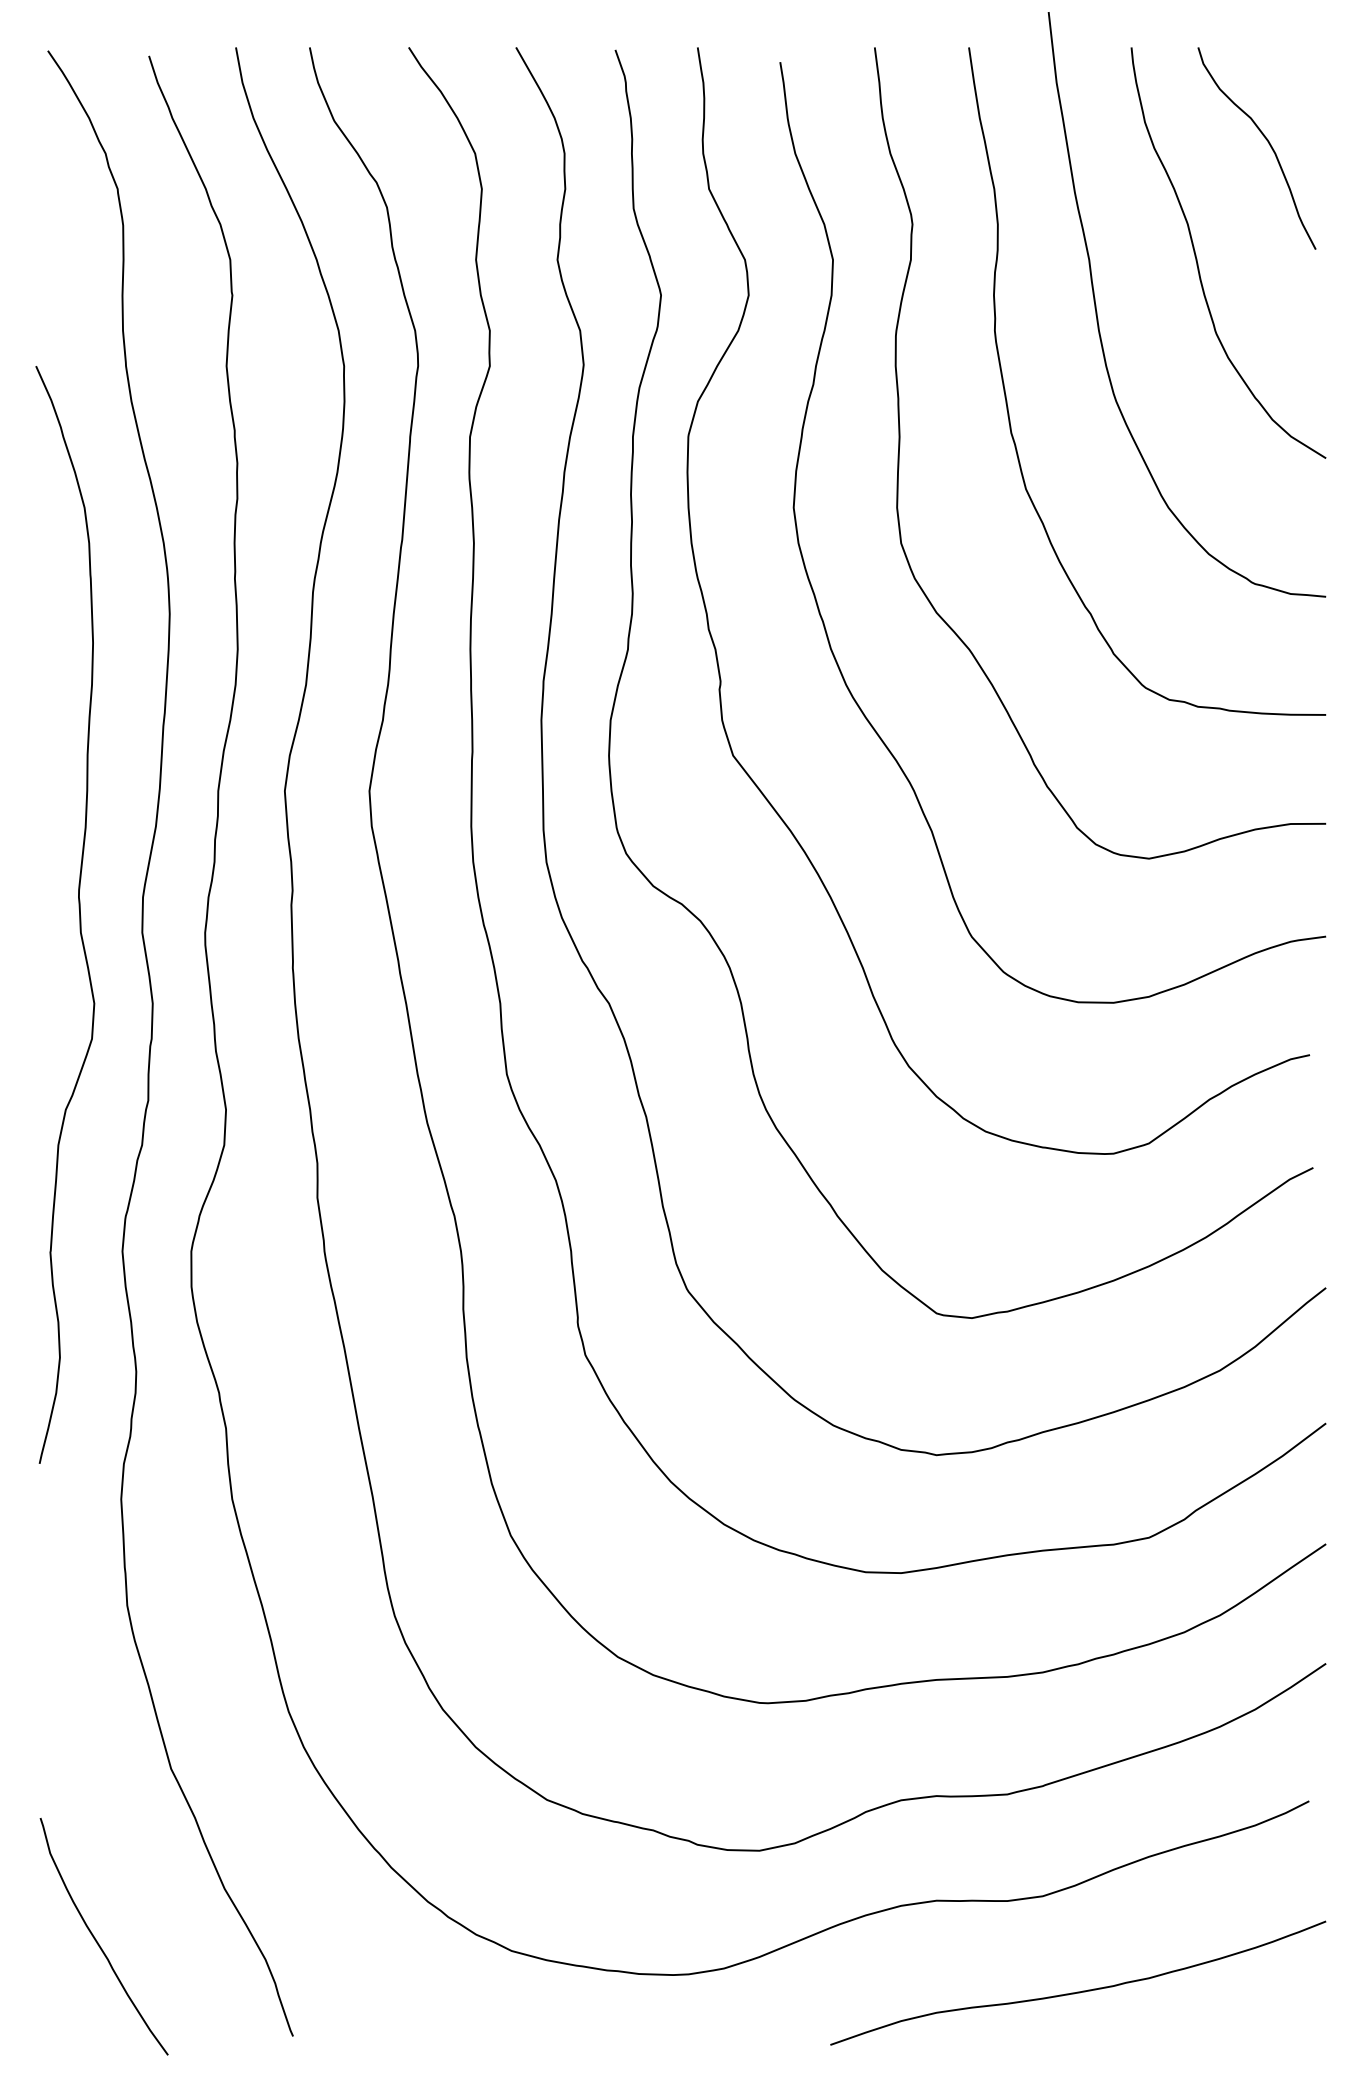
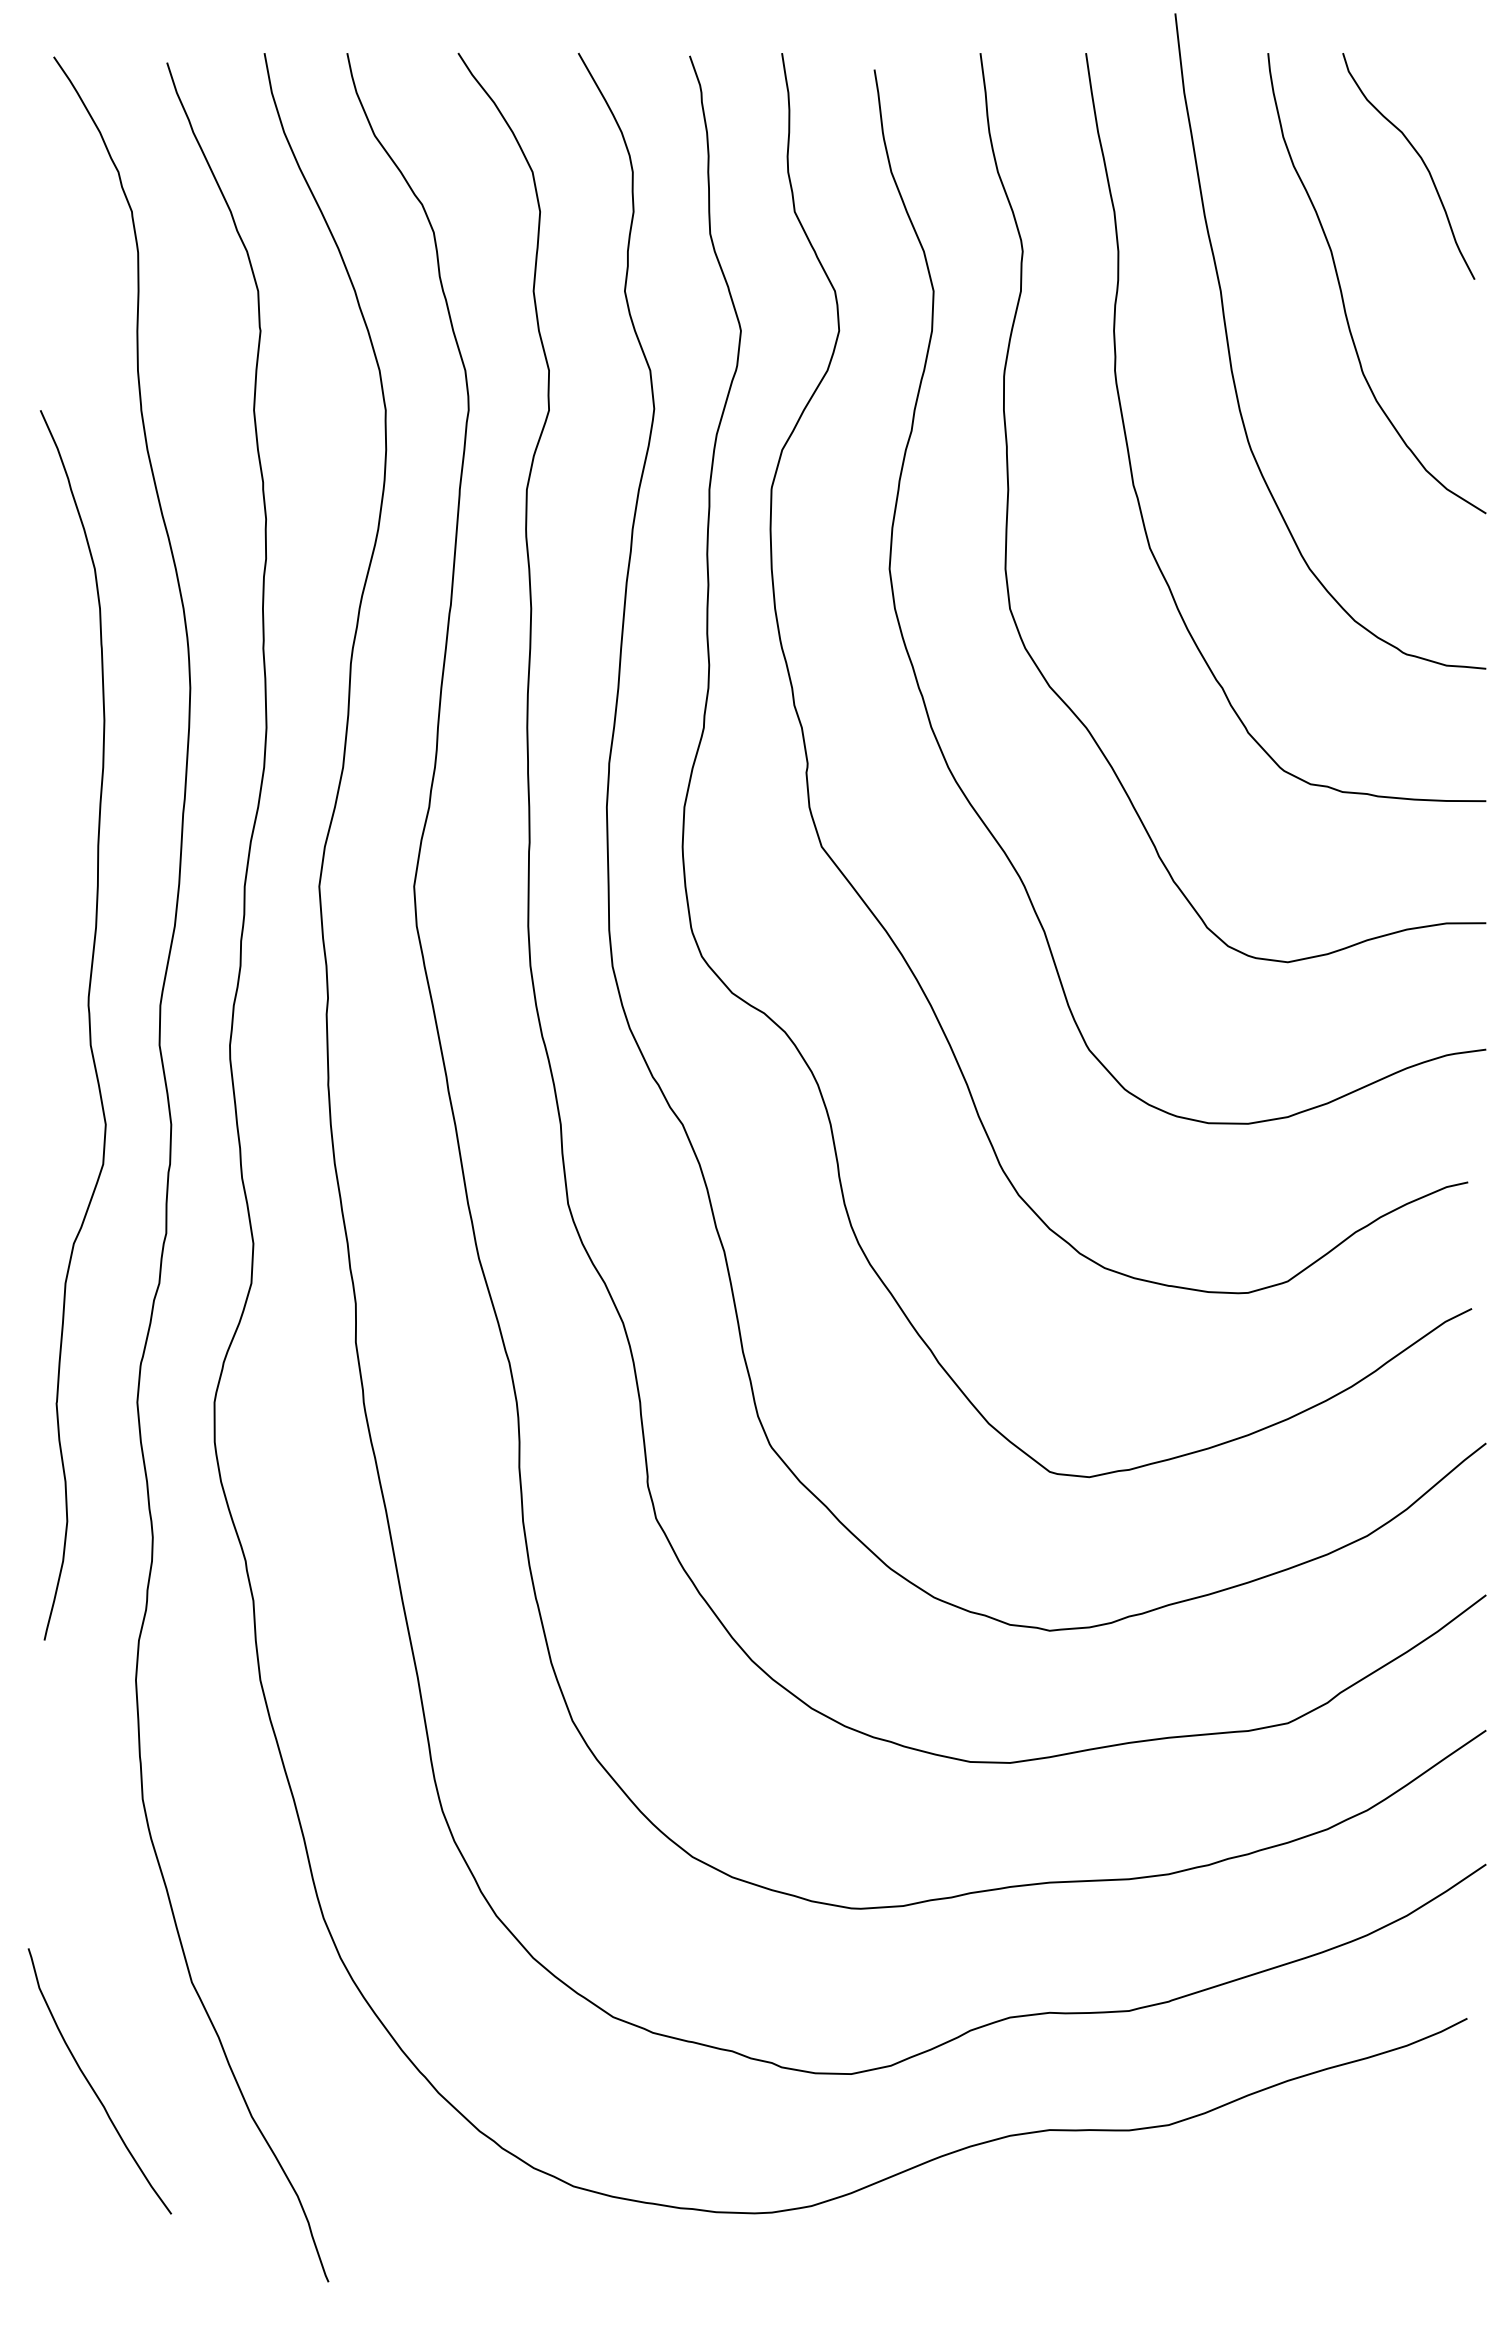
curve: (97, 1941) -> (92, 2086), moved
curve: (1080, 1991) -> (1210, 2231), removed

